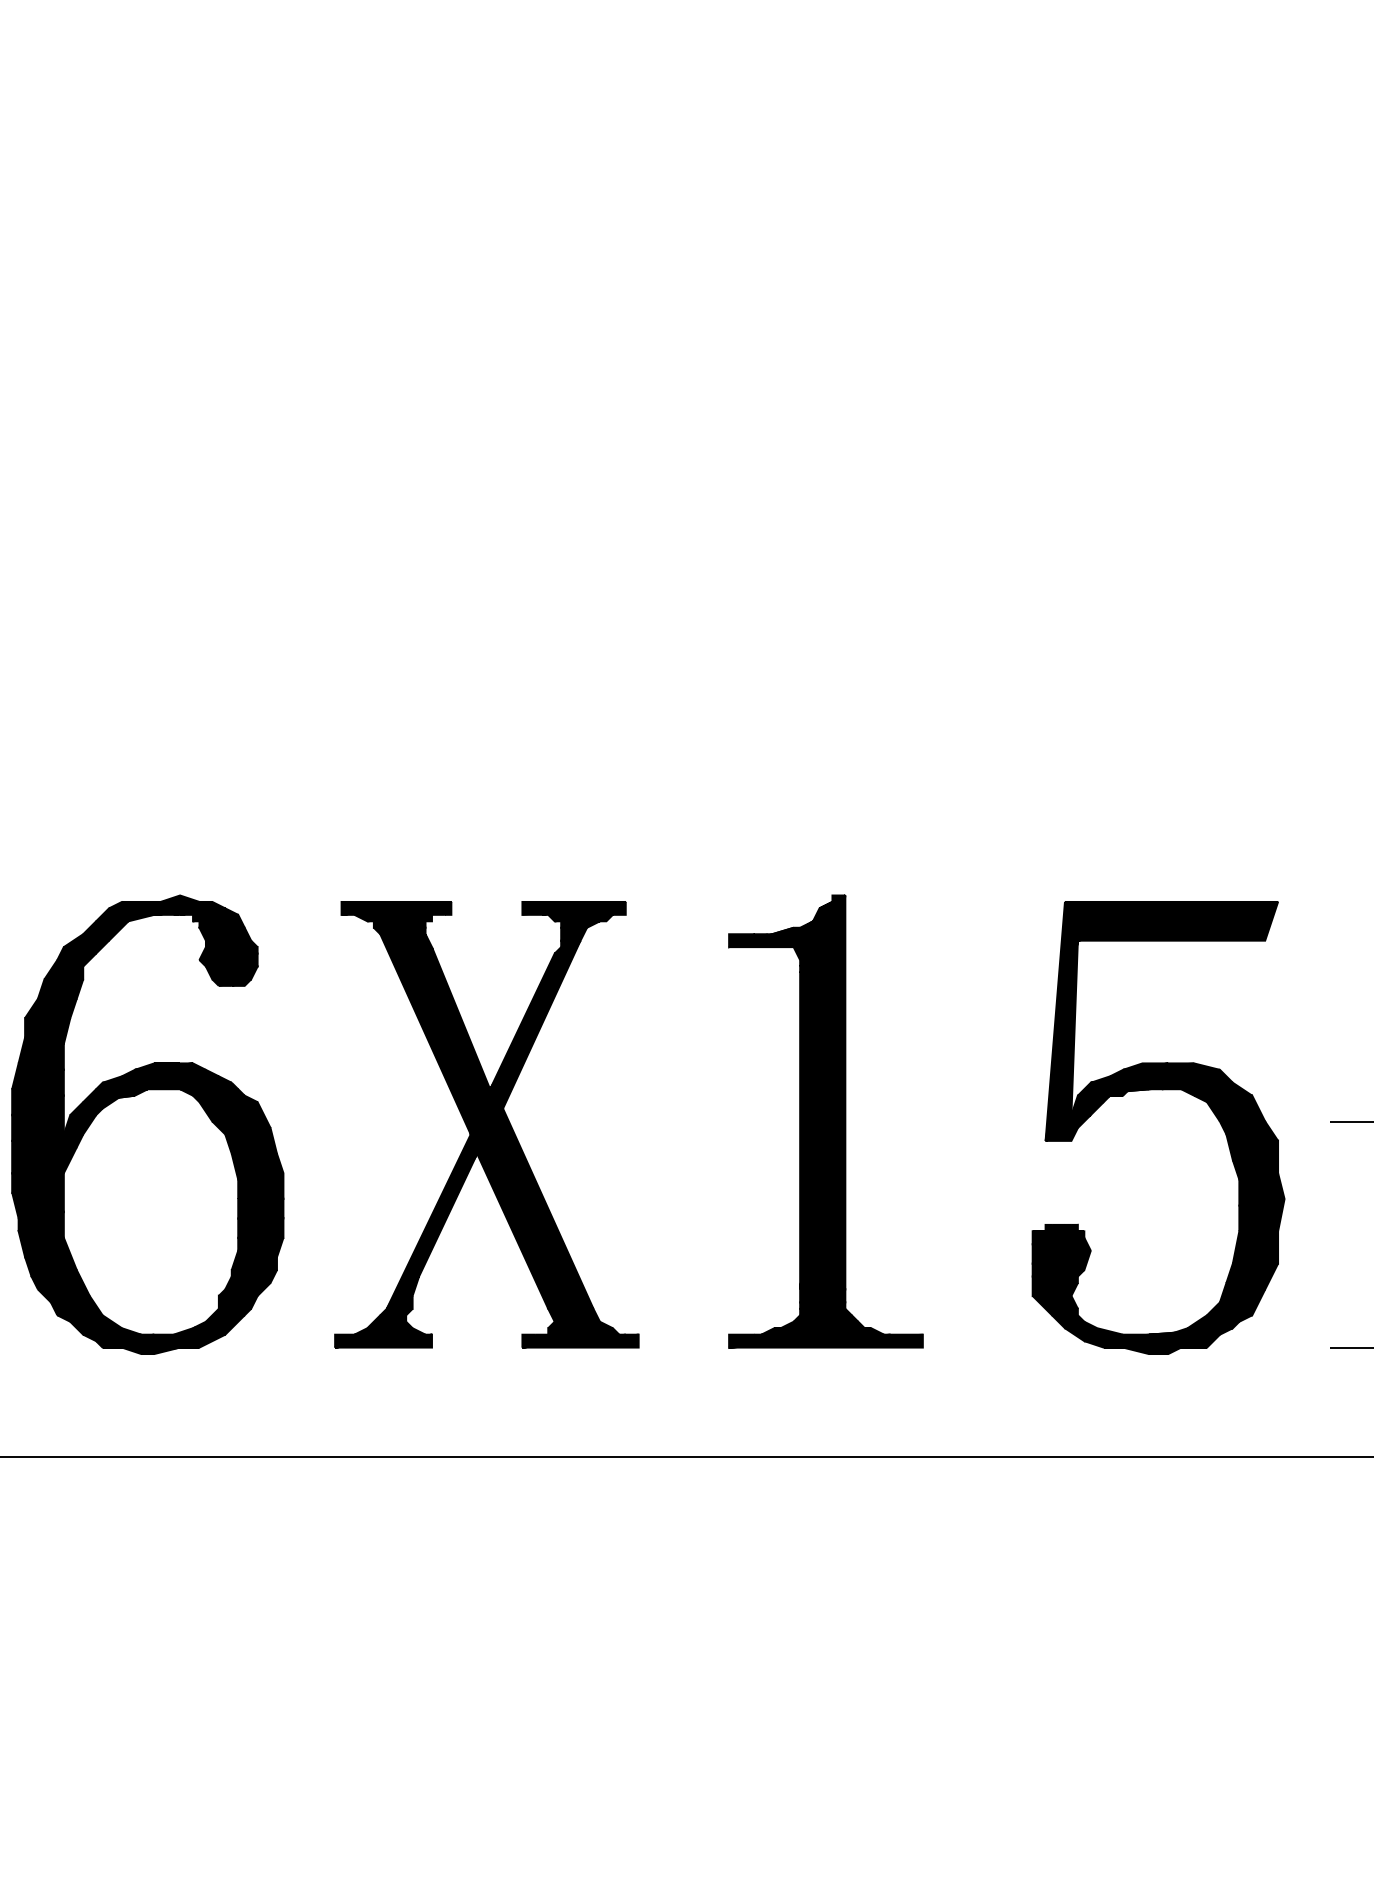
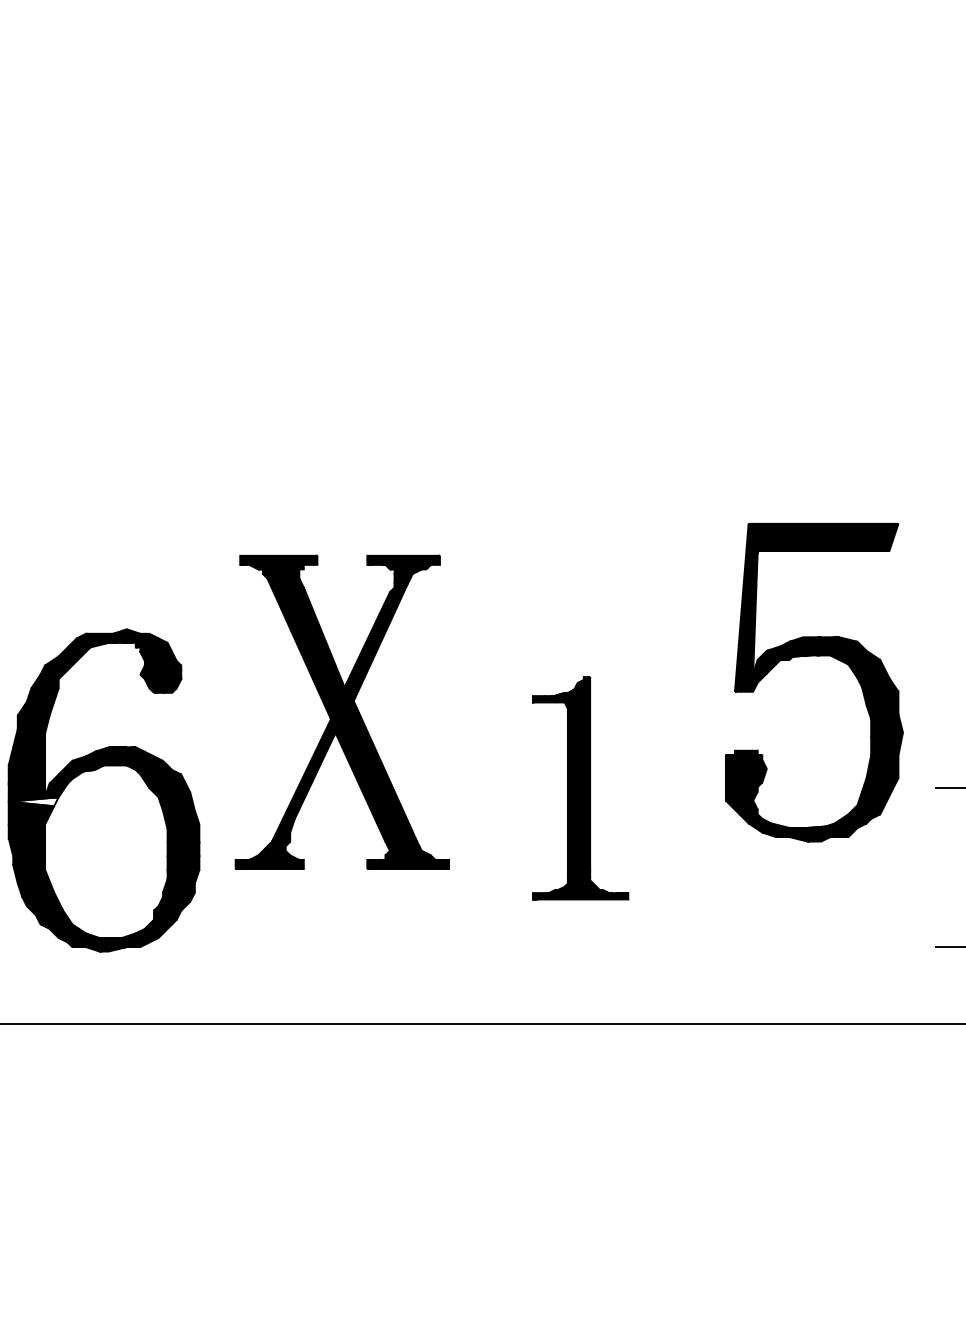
part: (1158, 1090) -> (814, 656), moved
part: (825, 1122) -> (580, 788), size x0.7
part: (485, 1123) -> (341, 711), moved
fill: (47, 1140) -> (33, 801), removed

